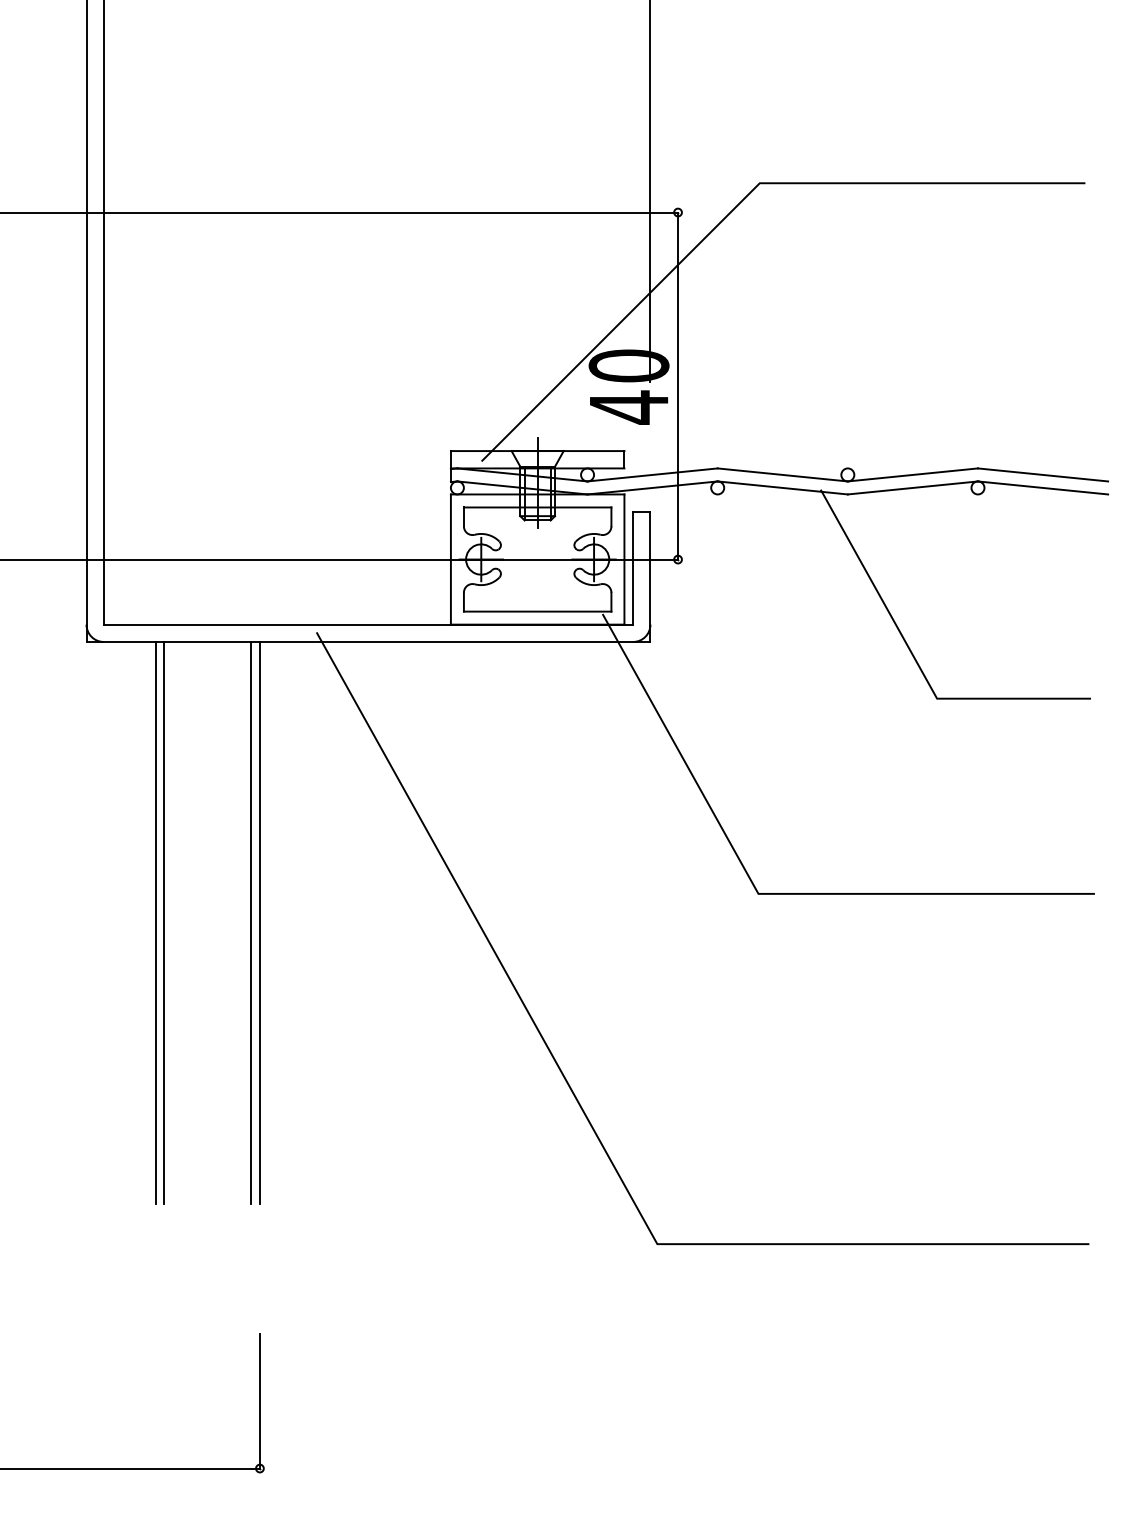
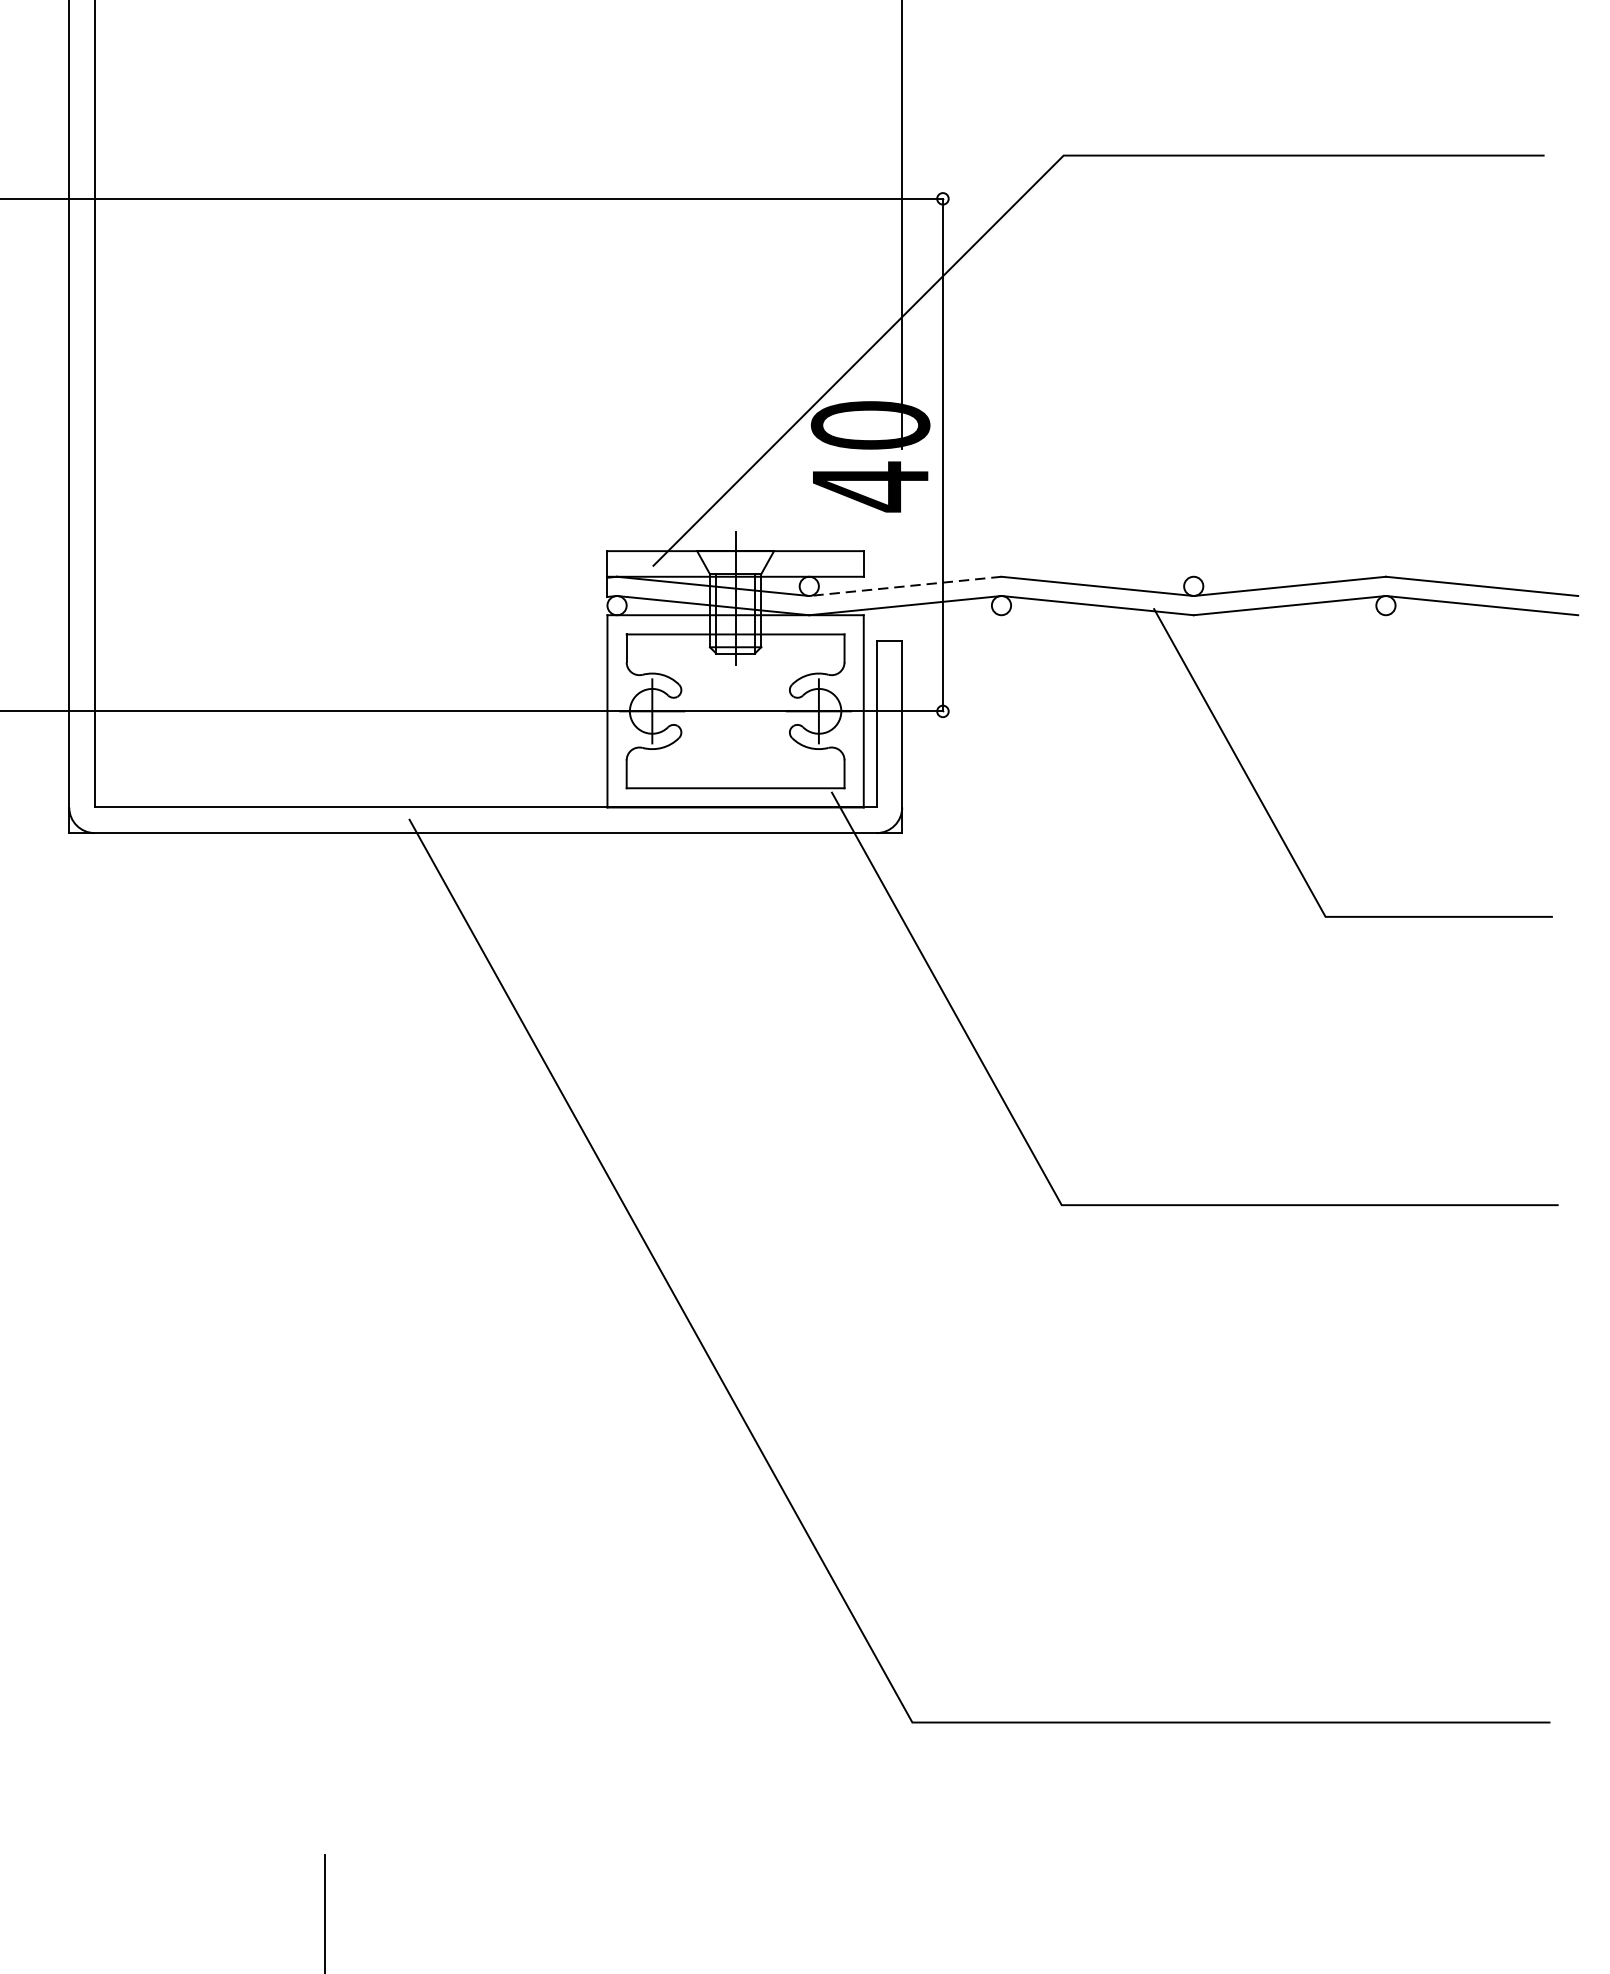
line: (652, 474) -> (905, 585), solid -> dashed
line: (155, 922) -> (171, 1247), removed
line: (164, 922) -> (184, 1247), removed
line: (251, 922) -> (312, 1247), removed
line: (259, 922) -> (324, 1247), removed

